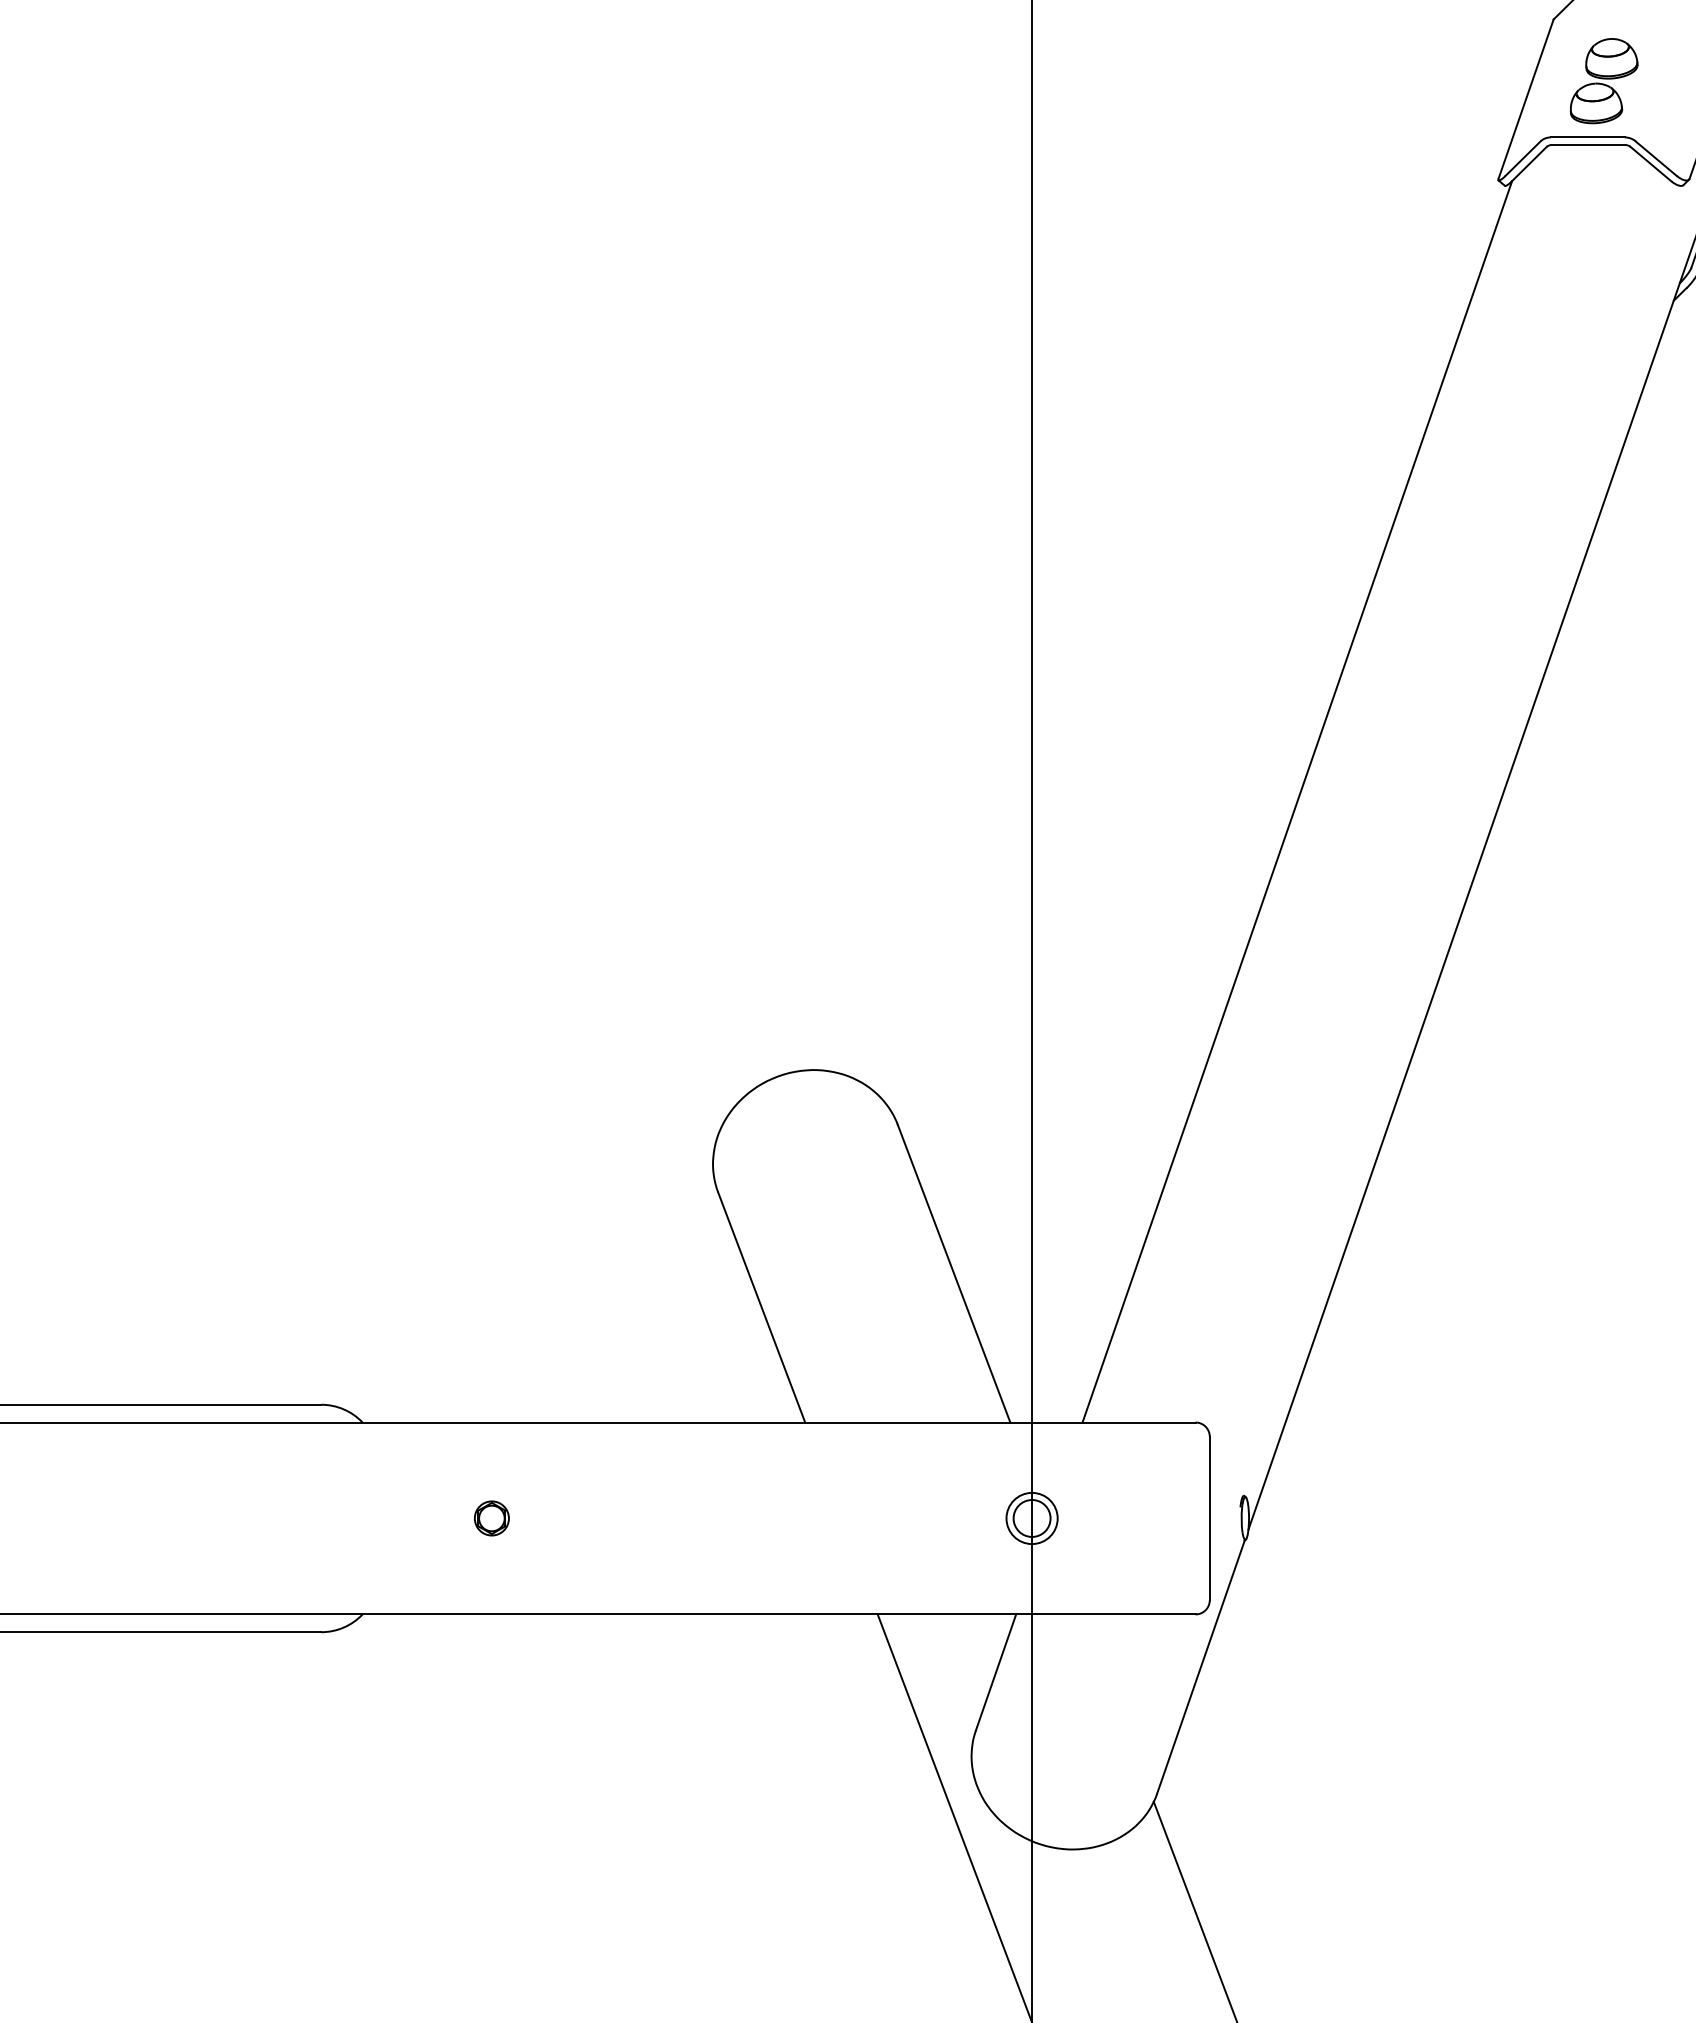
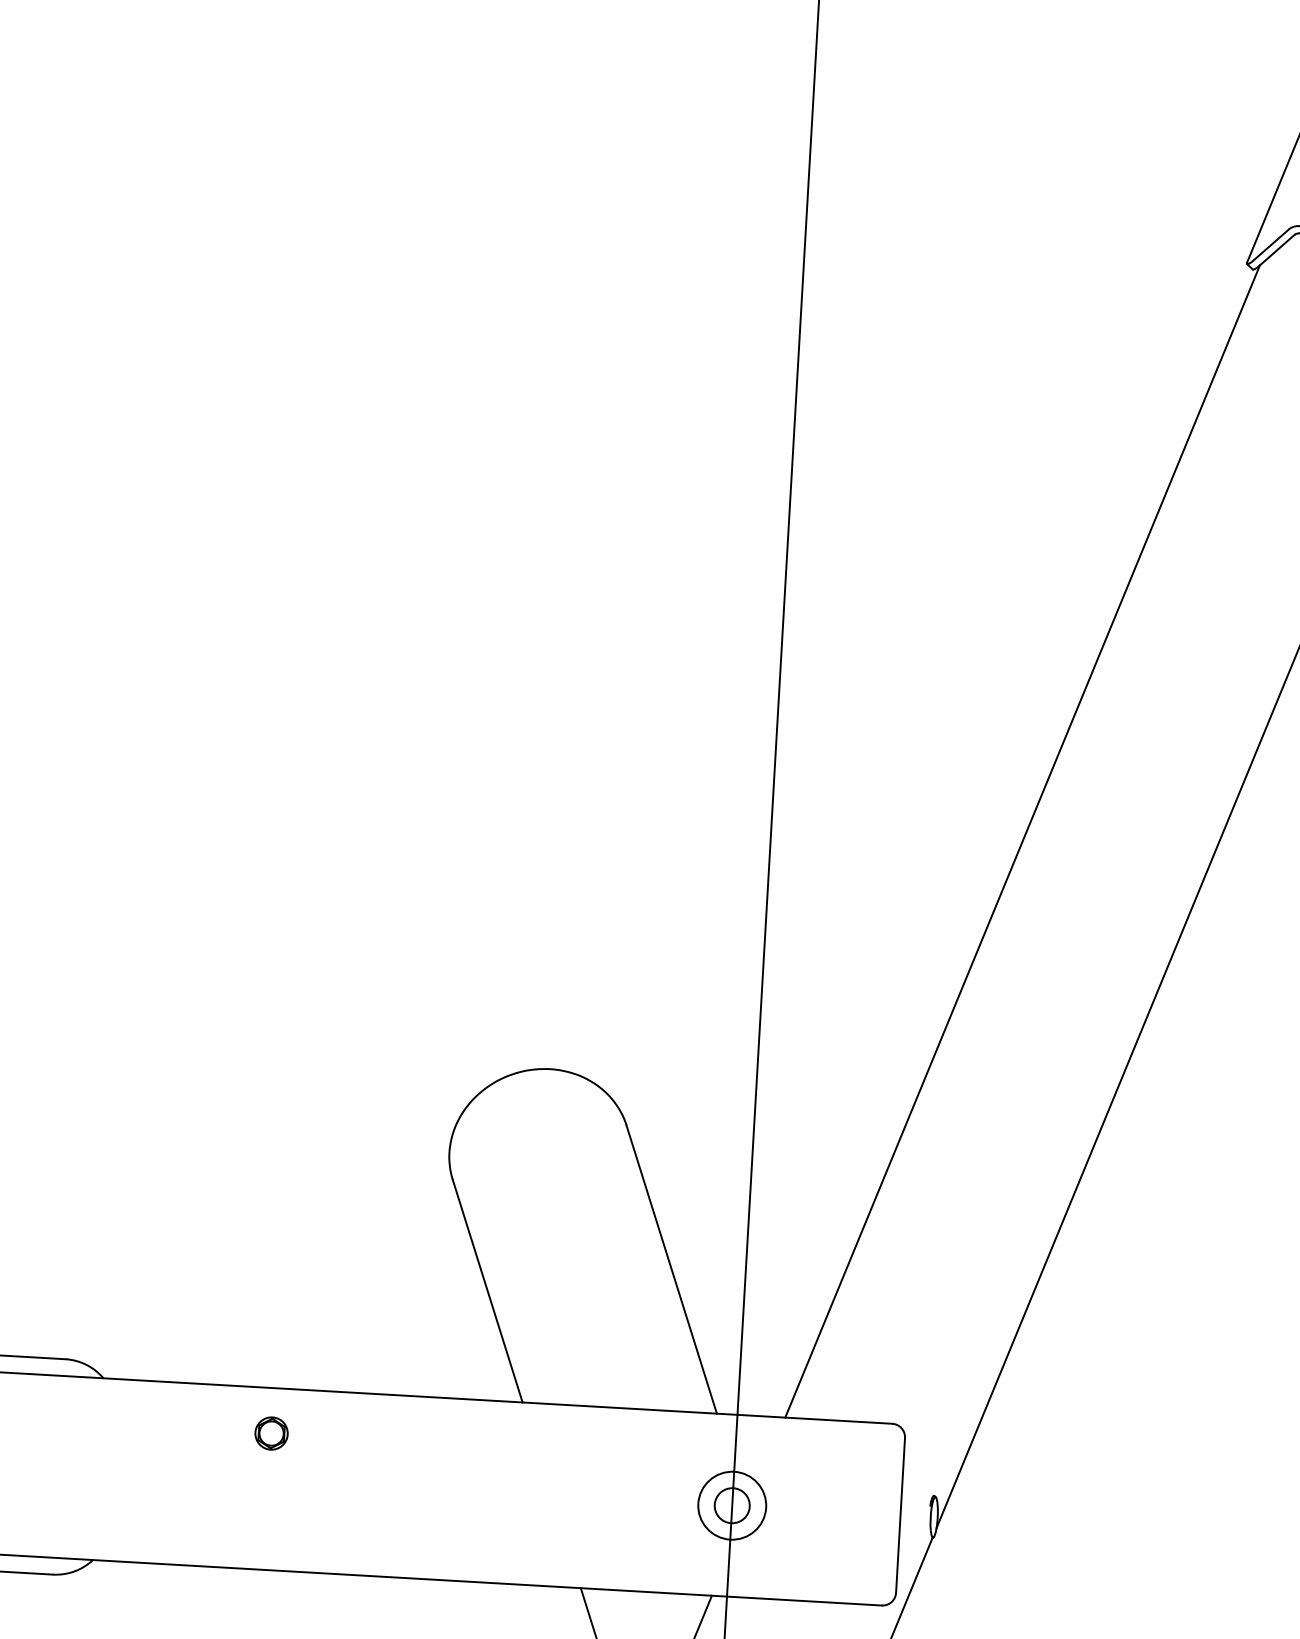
part: (491, 1518) -> (271, 1433), moved
circle: (1031, 1518) -> (731, 1505), size x1.4

